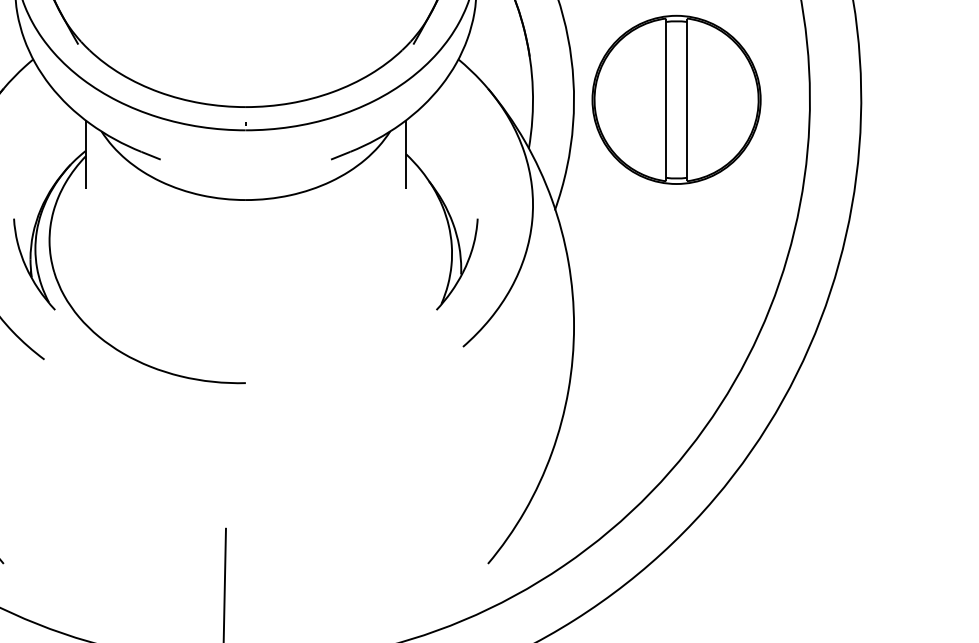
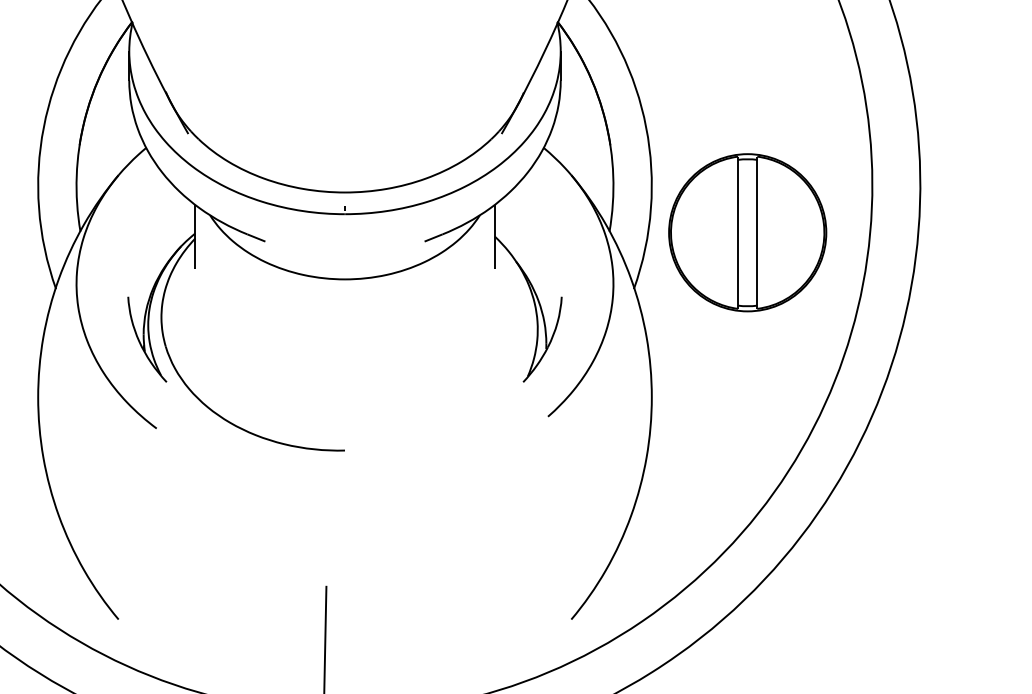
part: (676, 99) -> (747, 232), moved

